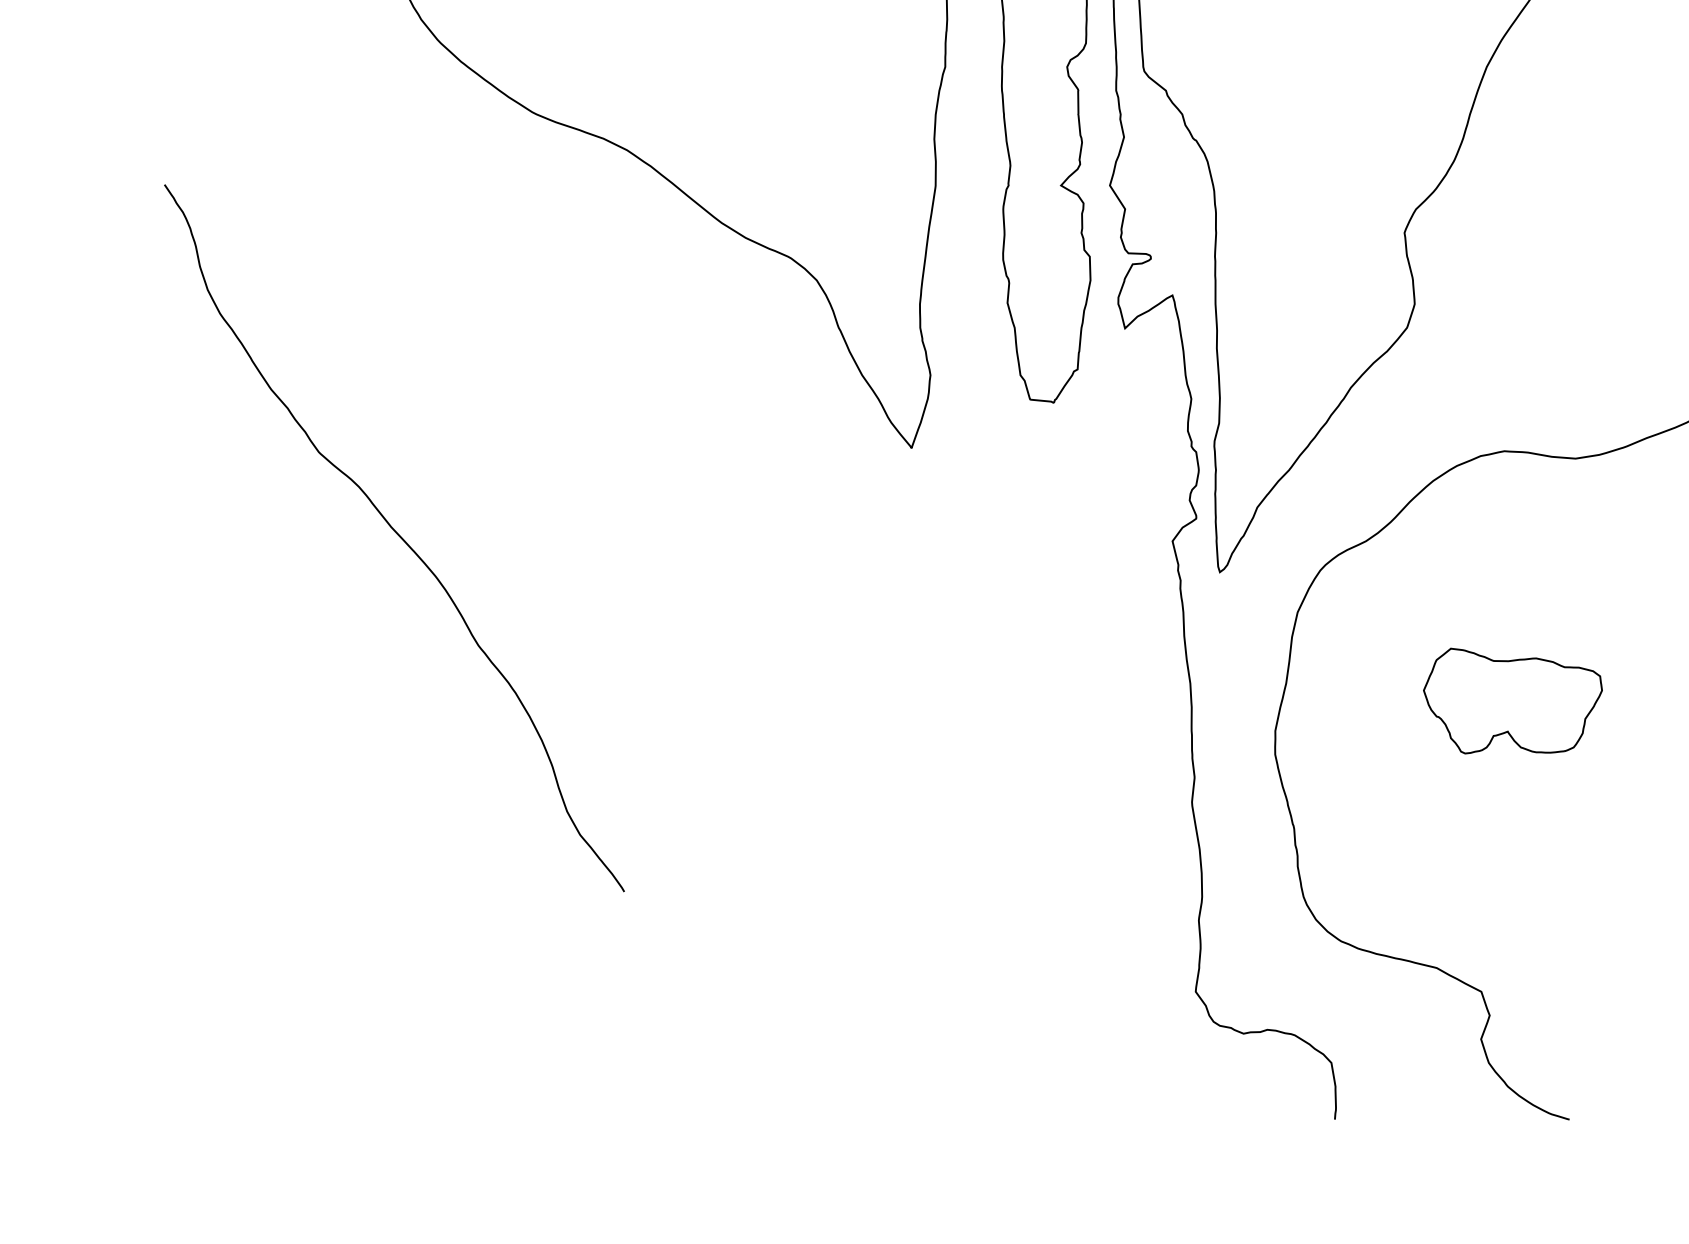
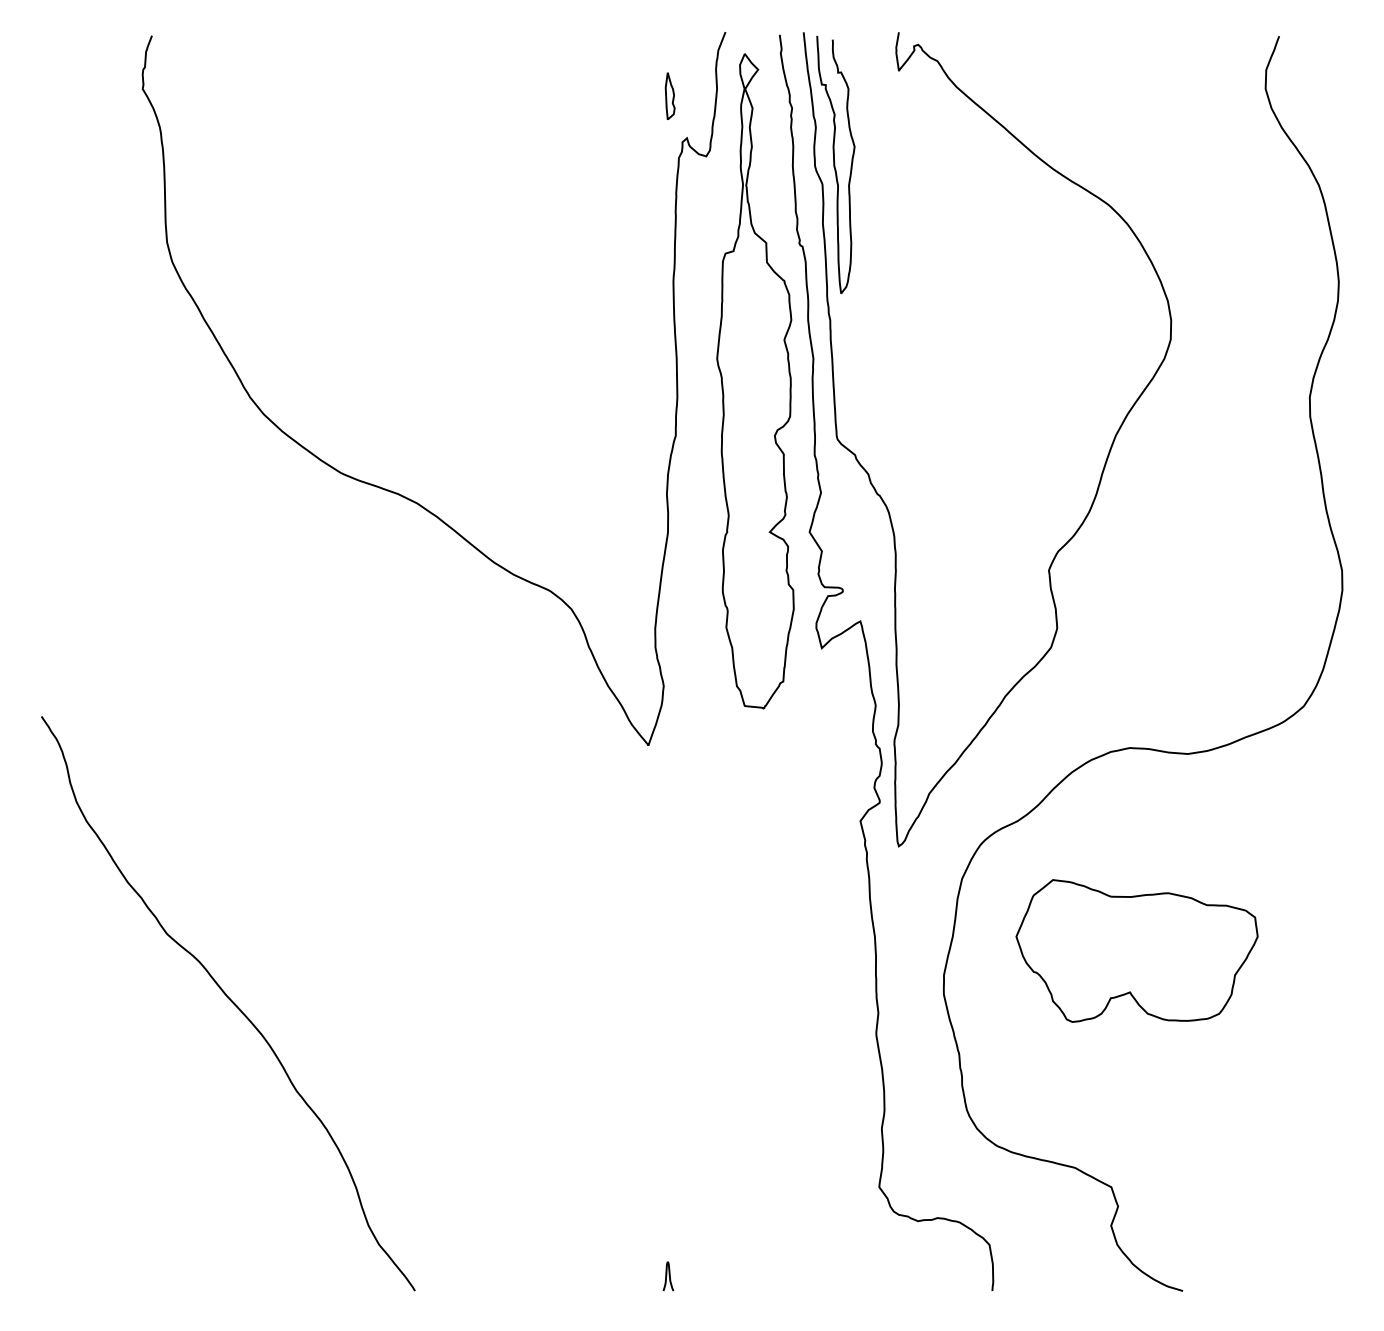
curve: (397, 535) -> (230, 1001), moved
part: (1512, 700) -> (1136, 950), size x1.67
curve: (936, 1100) -> (668, 1275), added

